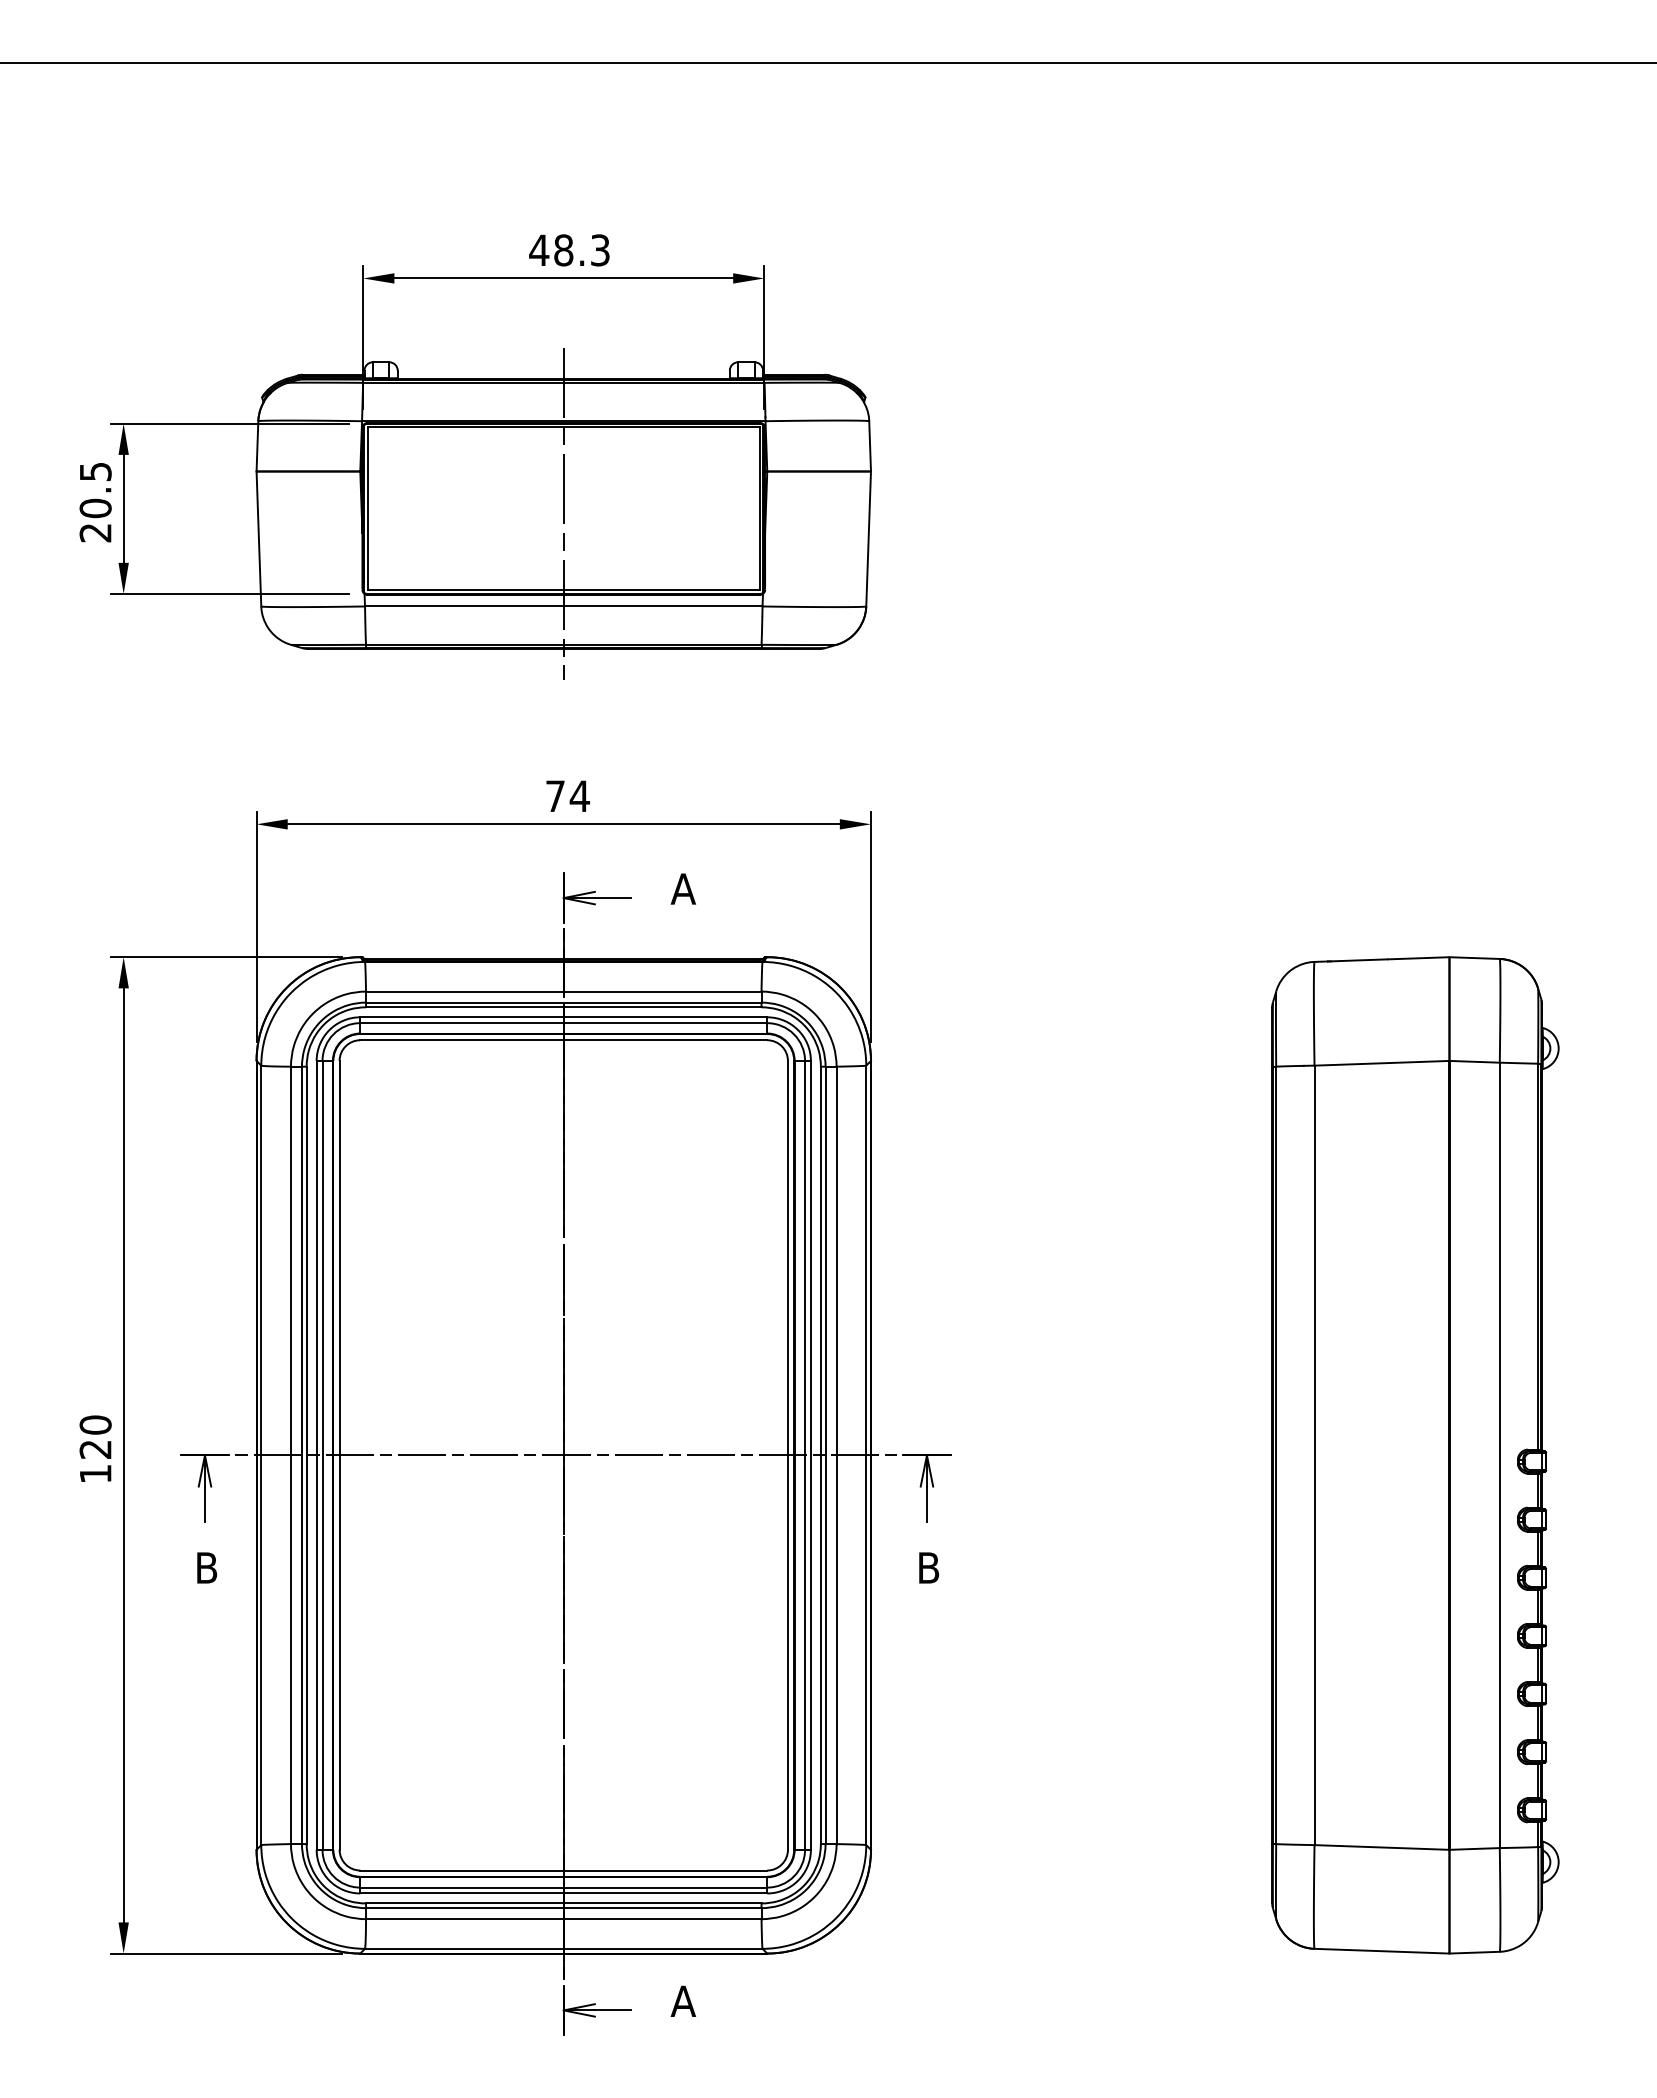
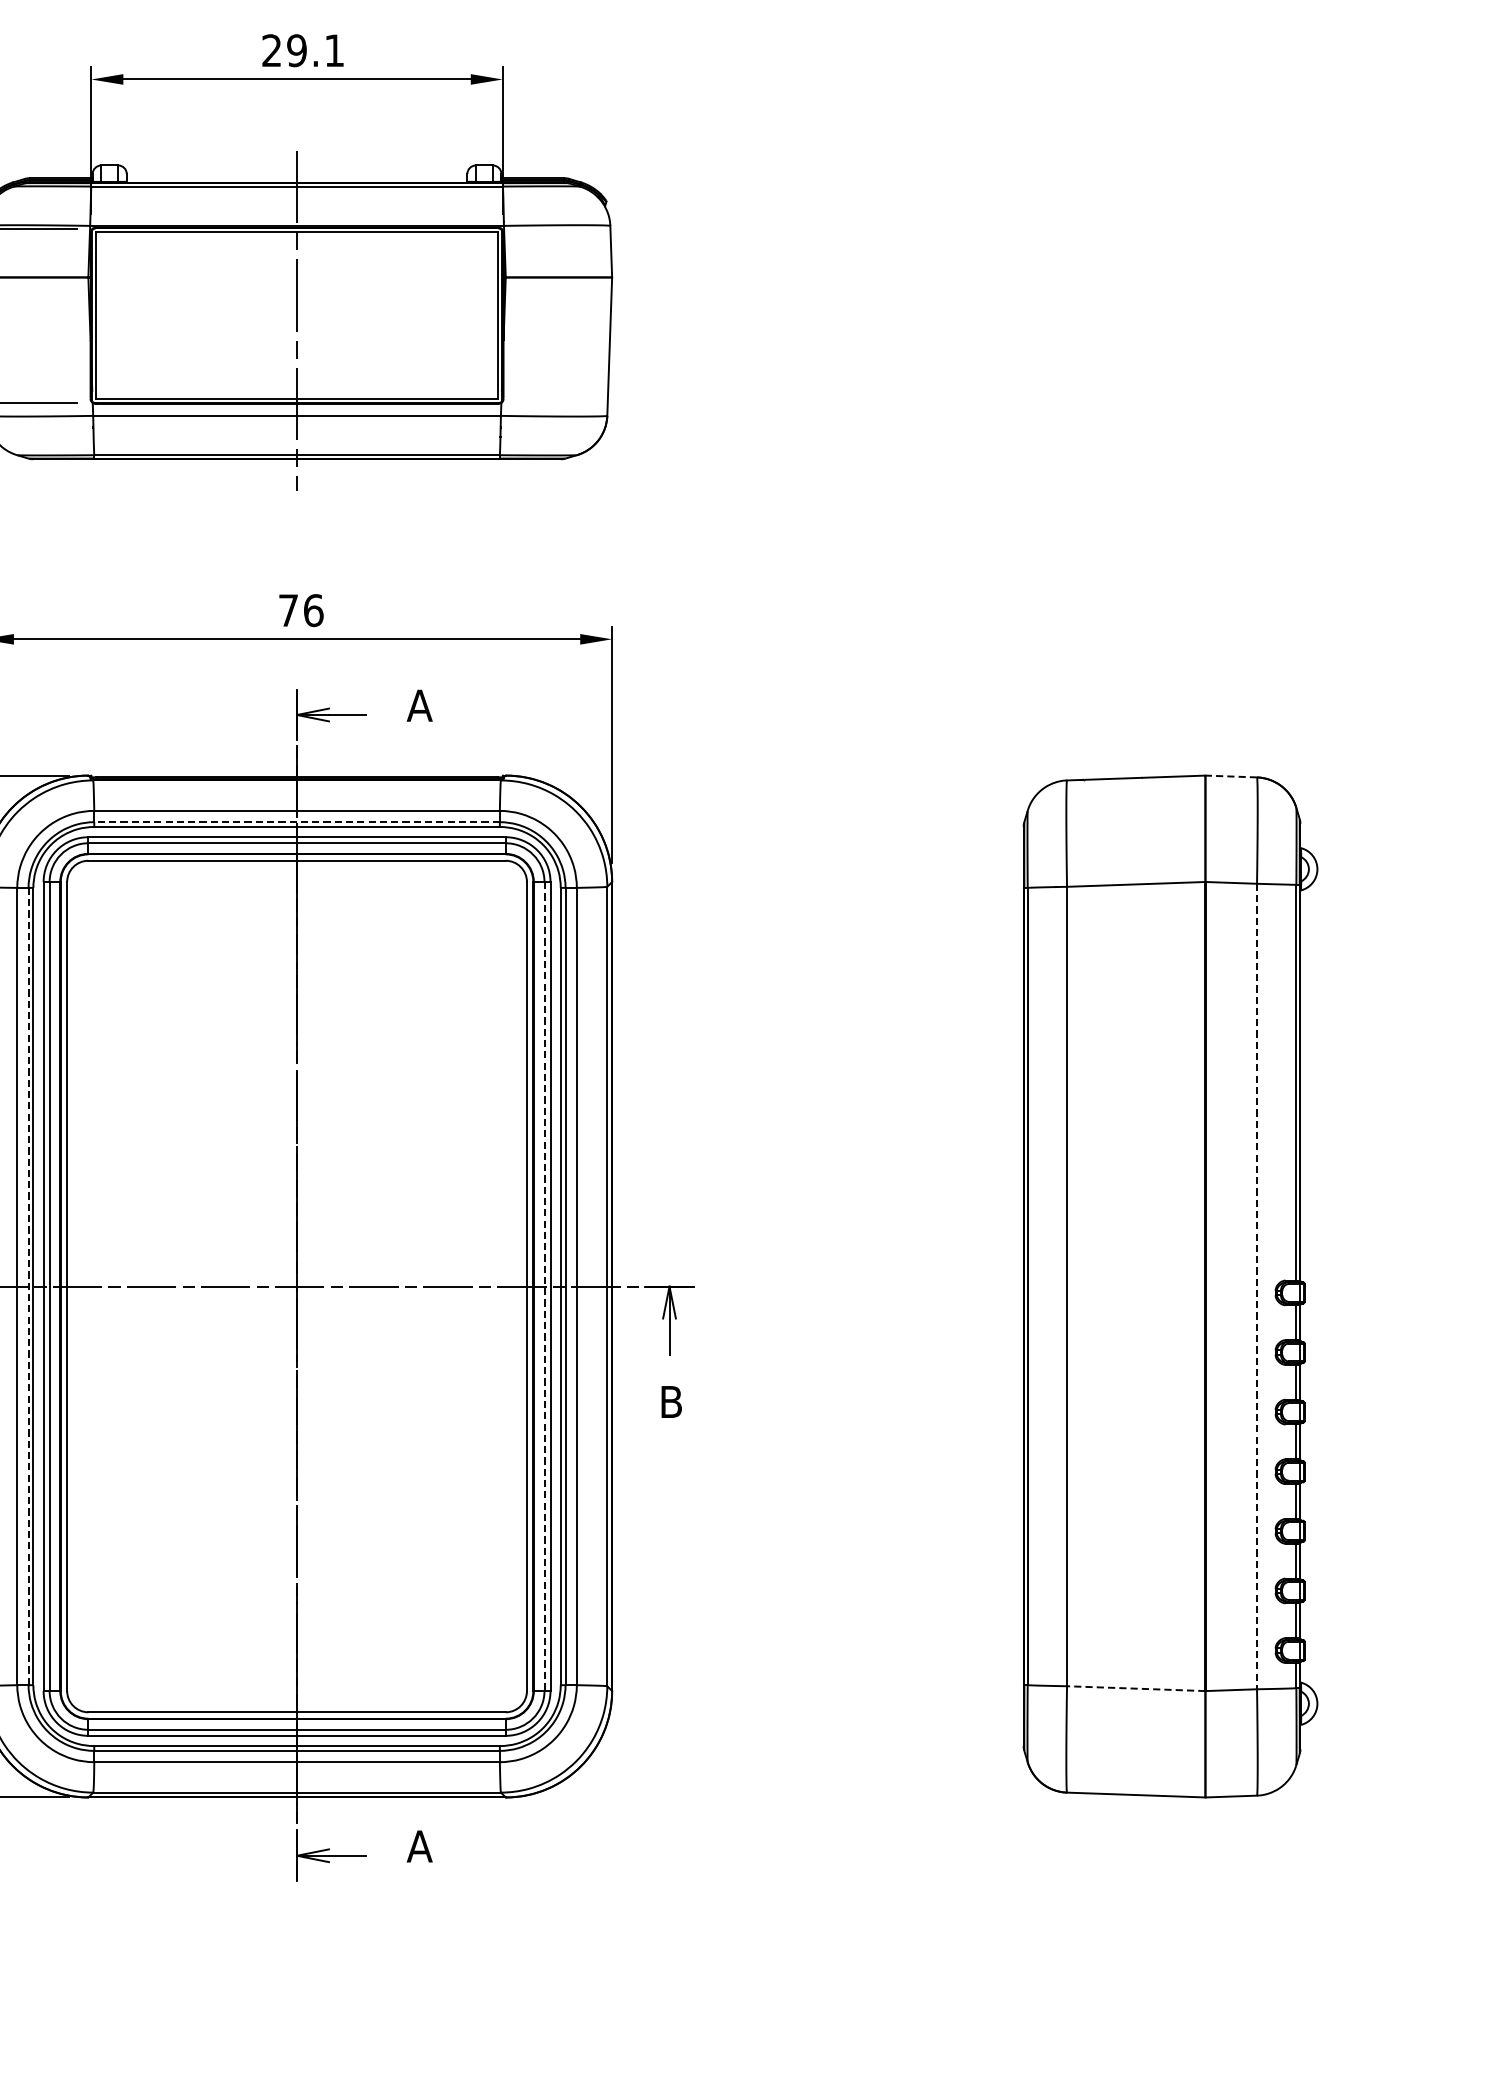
text: (569, 250) -> (302, 50), 48.3 -> 29.1
text: (579, 796) -> (313, 610), 74 -> 76
line: (1474, 958) -> (1231, 776), solid -> dashed
line: (563, 1002) -> (296, 822), solid -> dashed
line: (301, 1455) -> (28, 1286), solid -> dashed
line: (805, 1455) -> (544, 1286), solid -> dashed
line: (1499, 1455) -> (1256, 1286), solid -> dashed
line: (1381, 1847) -> (1135, 1688), solid -> dashed

